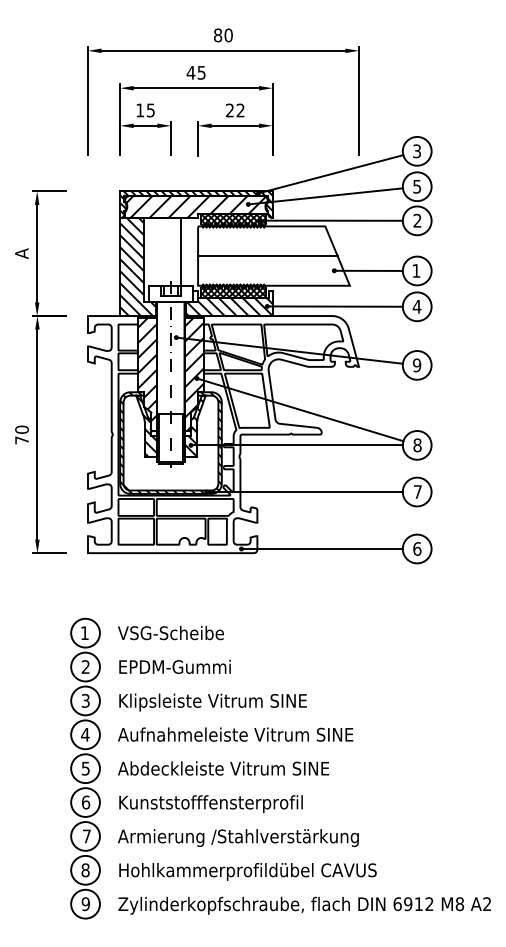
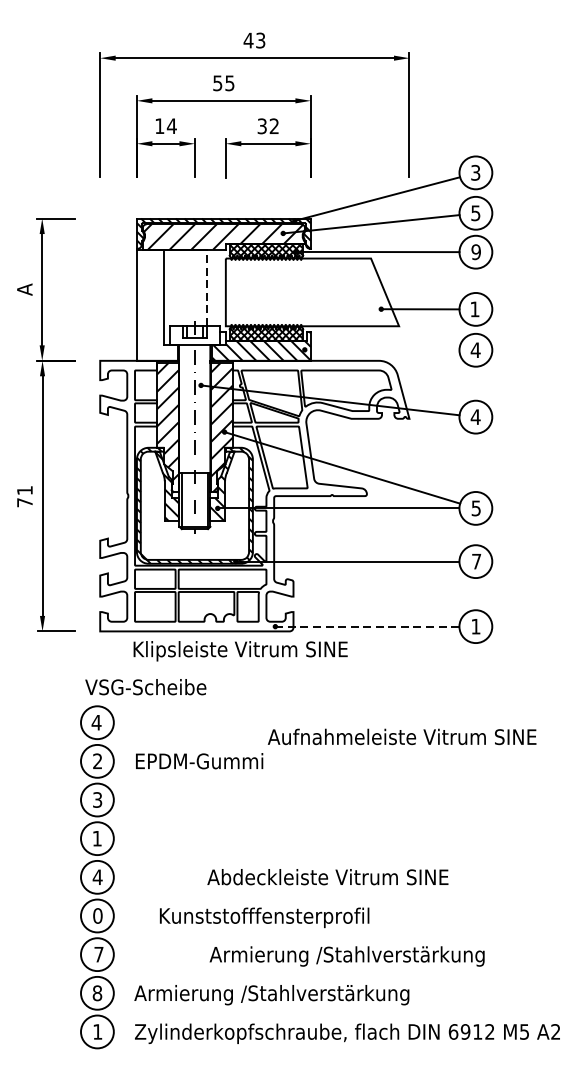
text: (222, 35) -> (253, 40), 80 -> 43
text: (190, 72) -> (217, 82), 45 -> 55
text: (150, 110) -> (171, 126), 15 -> 14
text: (229, 110) -> (261, 126), 22 -> 32
text: (417, 220) -> (476, 251), 2 -> 9
line: (181, 252) -> (206, 288), solid -> dashed
line: (267, 256) -> (305, 292), removed
hatch: (137, 267) -> (156, 305), removed
line: (334, 306) -> (381, 349), removed
text: (416, 365) -> (475, 417), 9 -> 4
text: (21, 429) -> (24, 490), 70 -> 71
text: (417, 445) -> (476, 508), 8 -> 5
text: (417, 548) -> (476, 626), 6 -> 1
line: (322, 549) -> (367, 627), solid -> dashed
text: (84, 632) -> (96, 721), 1 -> 4
text: (170, 632) -> (145, 686), moved
text: (212, 702) -> (240, 651), moved
text: (85, 734) -> (97, 838), 4 -> 1
text: (235, 734) -> (402, 736), moved
text: (85, 768) -> (97, 877), 5 -> 4
text: (223, 768) -> (327, 877), moved
text: (86, 802) -> (98, 915), 6 -> 0
text: (210, 804) -> (263, 918), moved
text: (238, 837) -> (347, 955), moved
text: (247, 871) -> (282, 994), Hohlkammerprofildübel CAVUS -> Armierung /Stahlverstärkung
text: (85, 904) -> (97, 1032), 9 -> 1
text: (459, 904) -> (524, 1032), M8 -> M5

